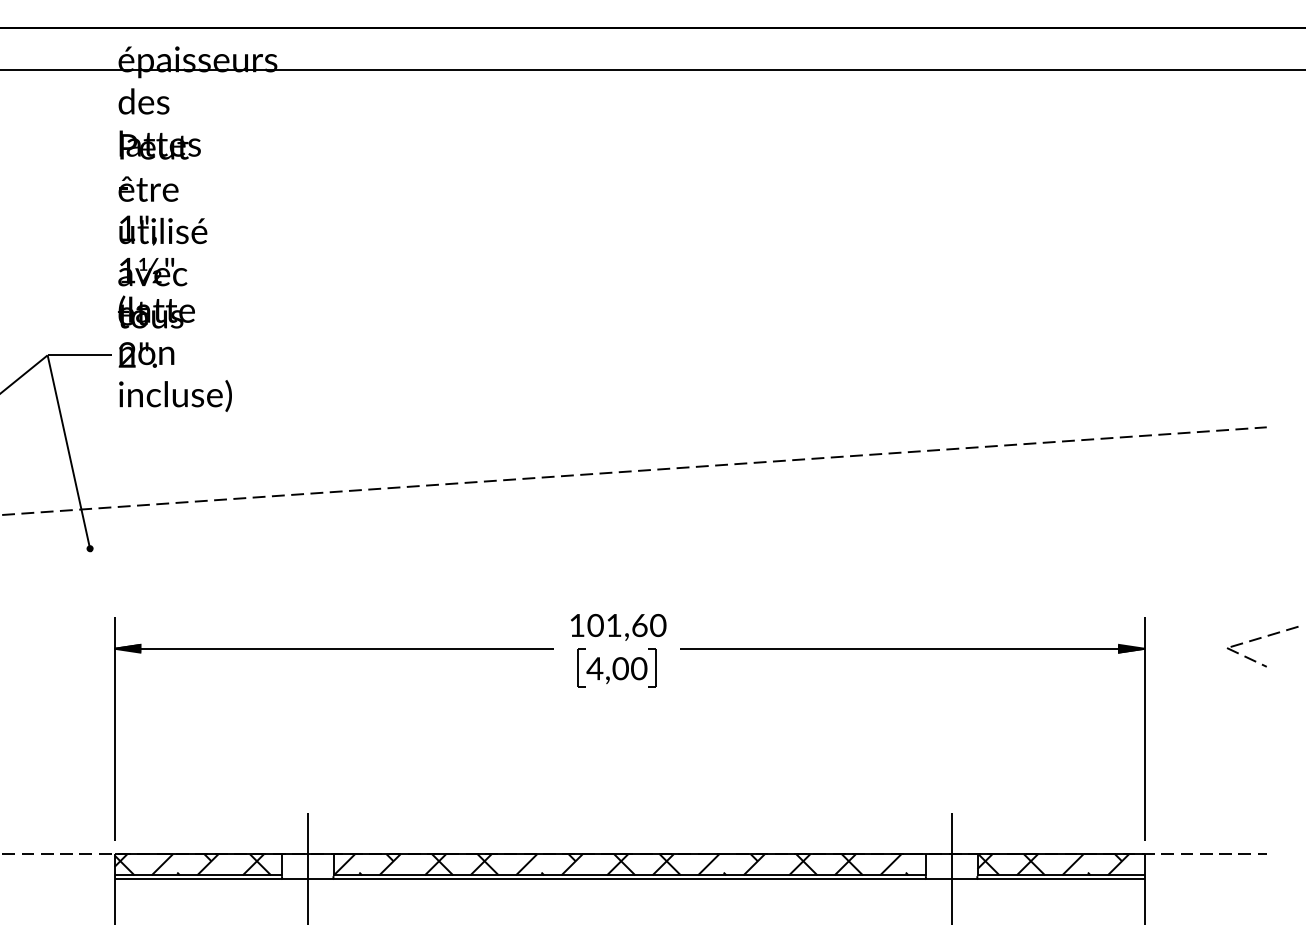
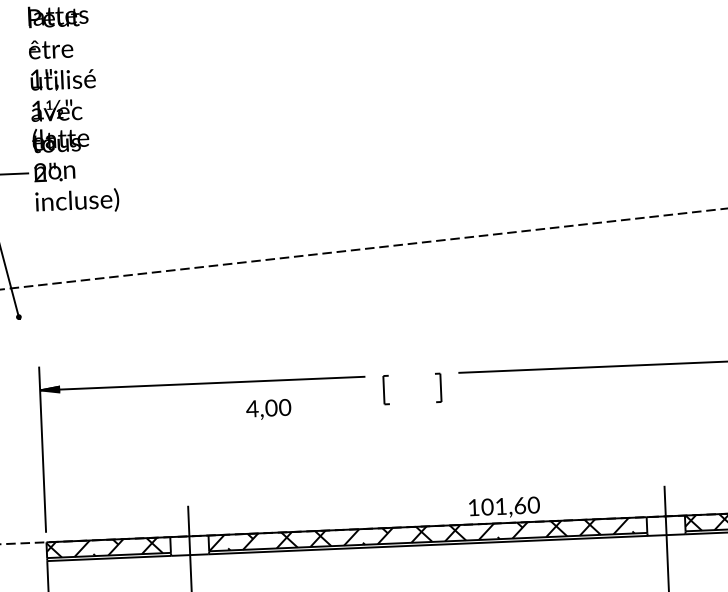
text: (618, 627) -> (504, 507), moved
text: (616, 670) -> (268, 409), moved

